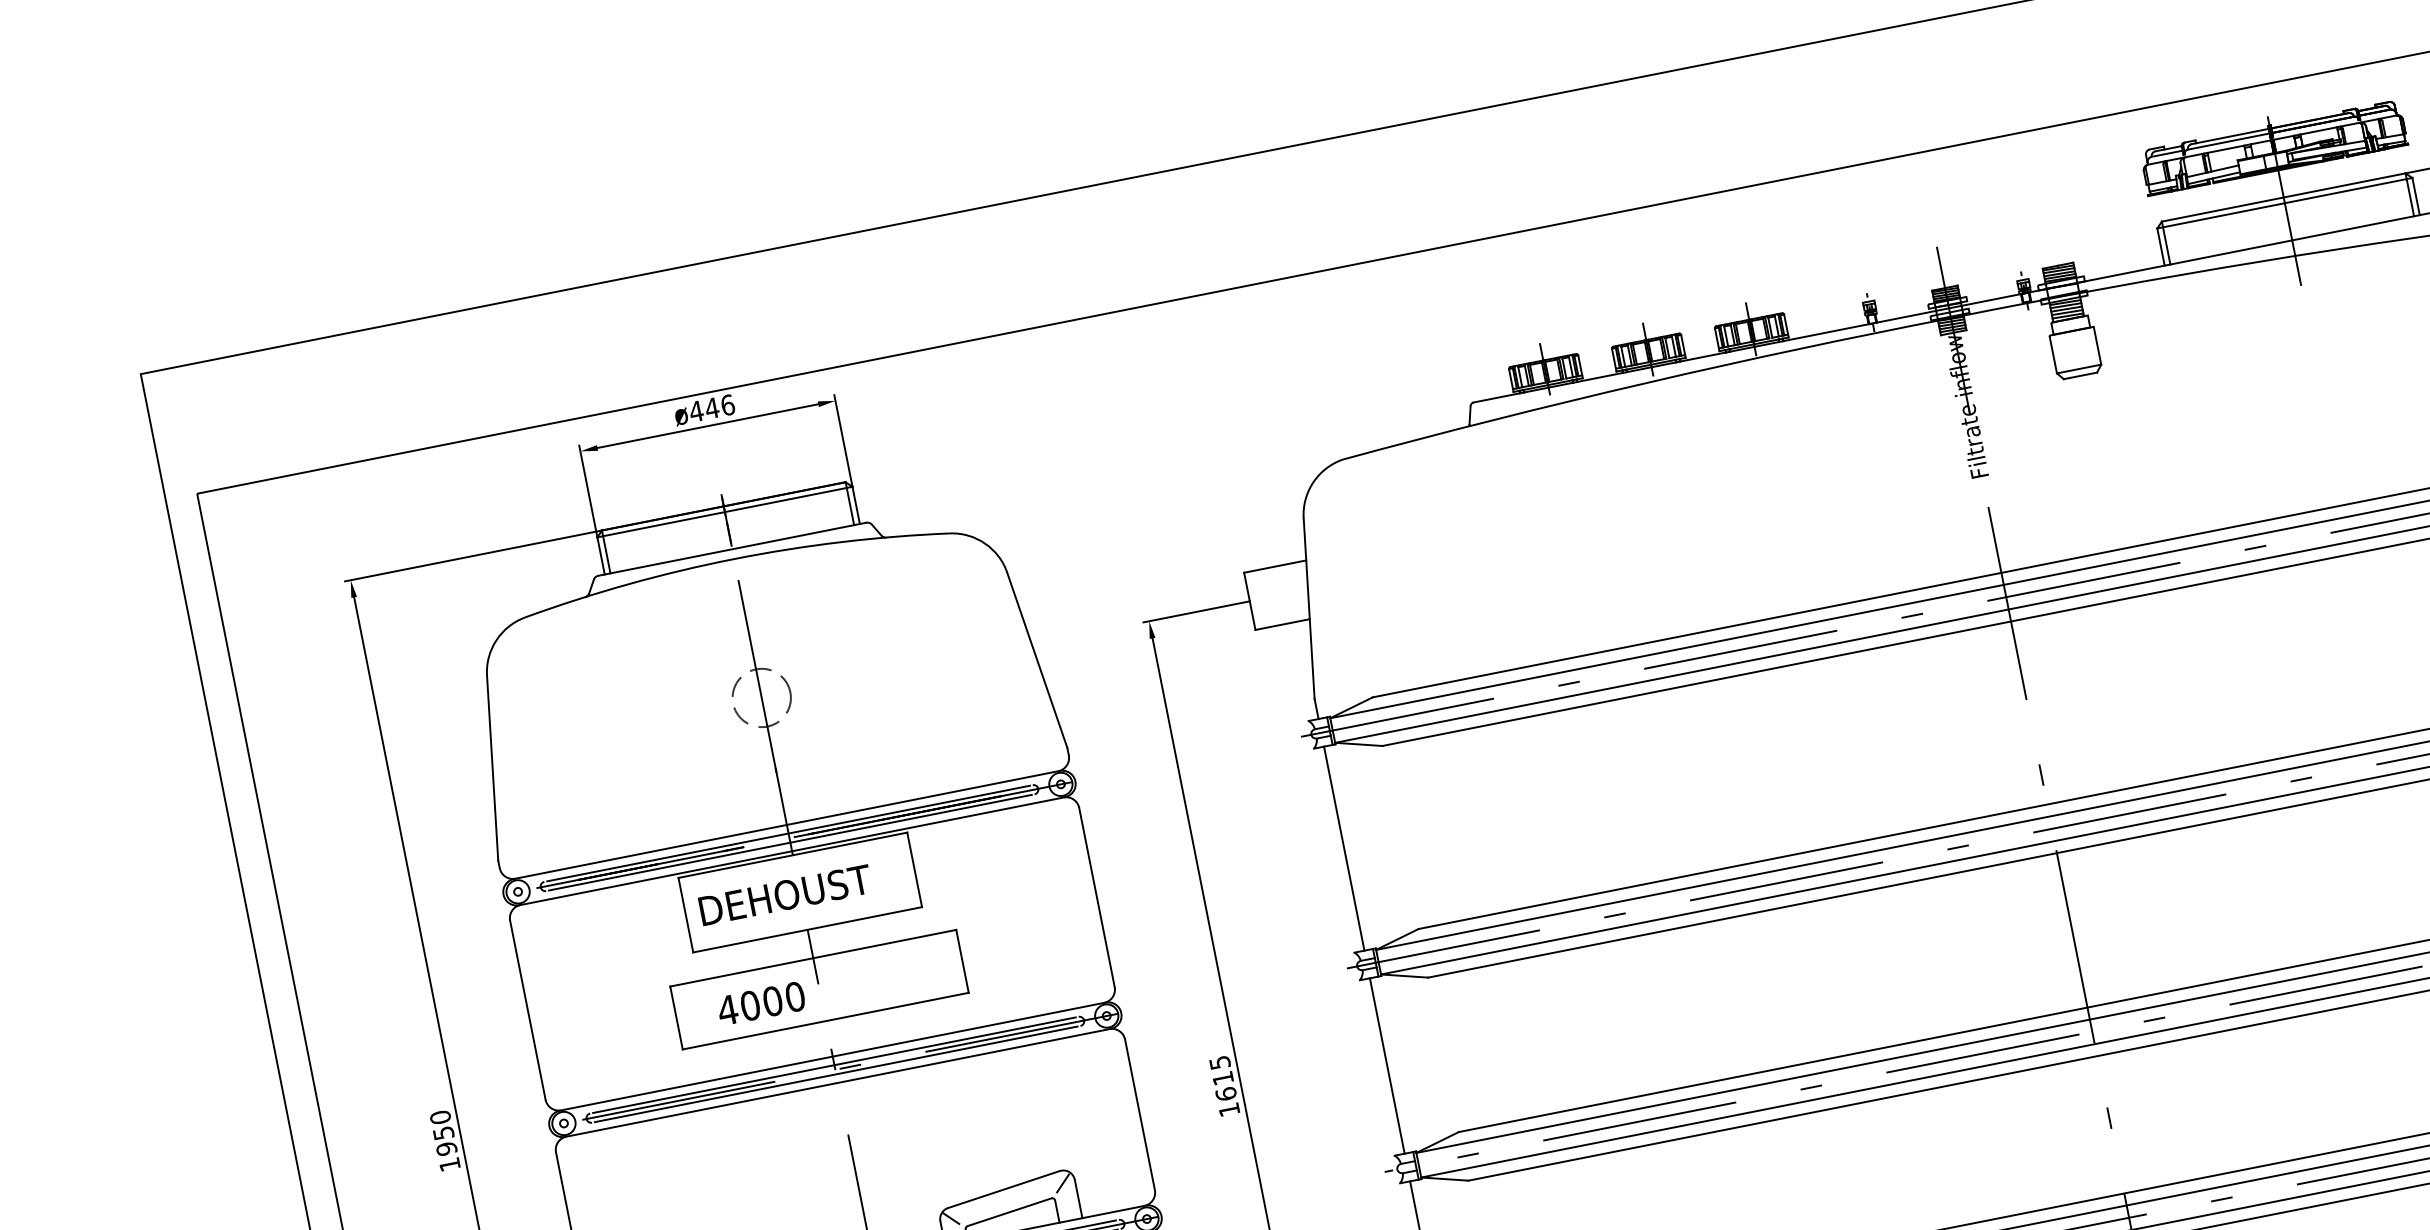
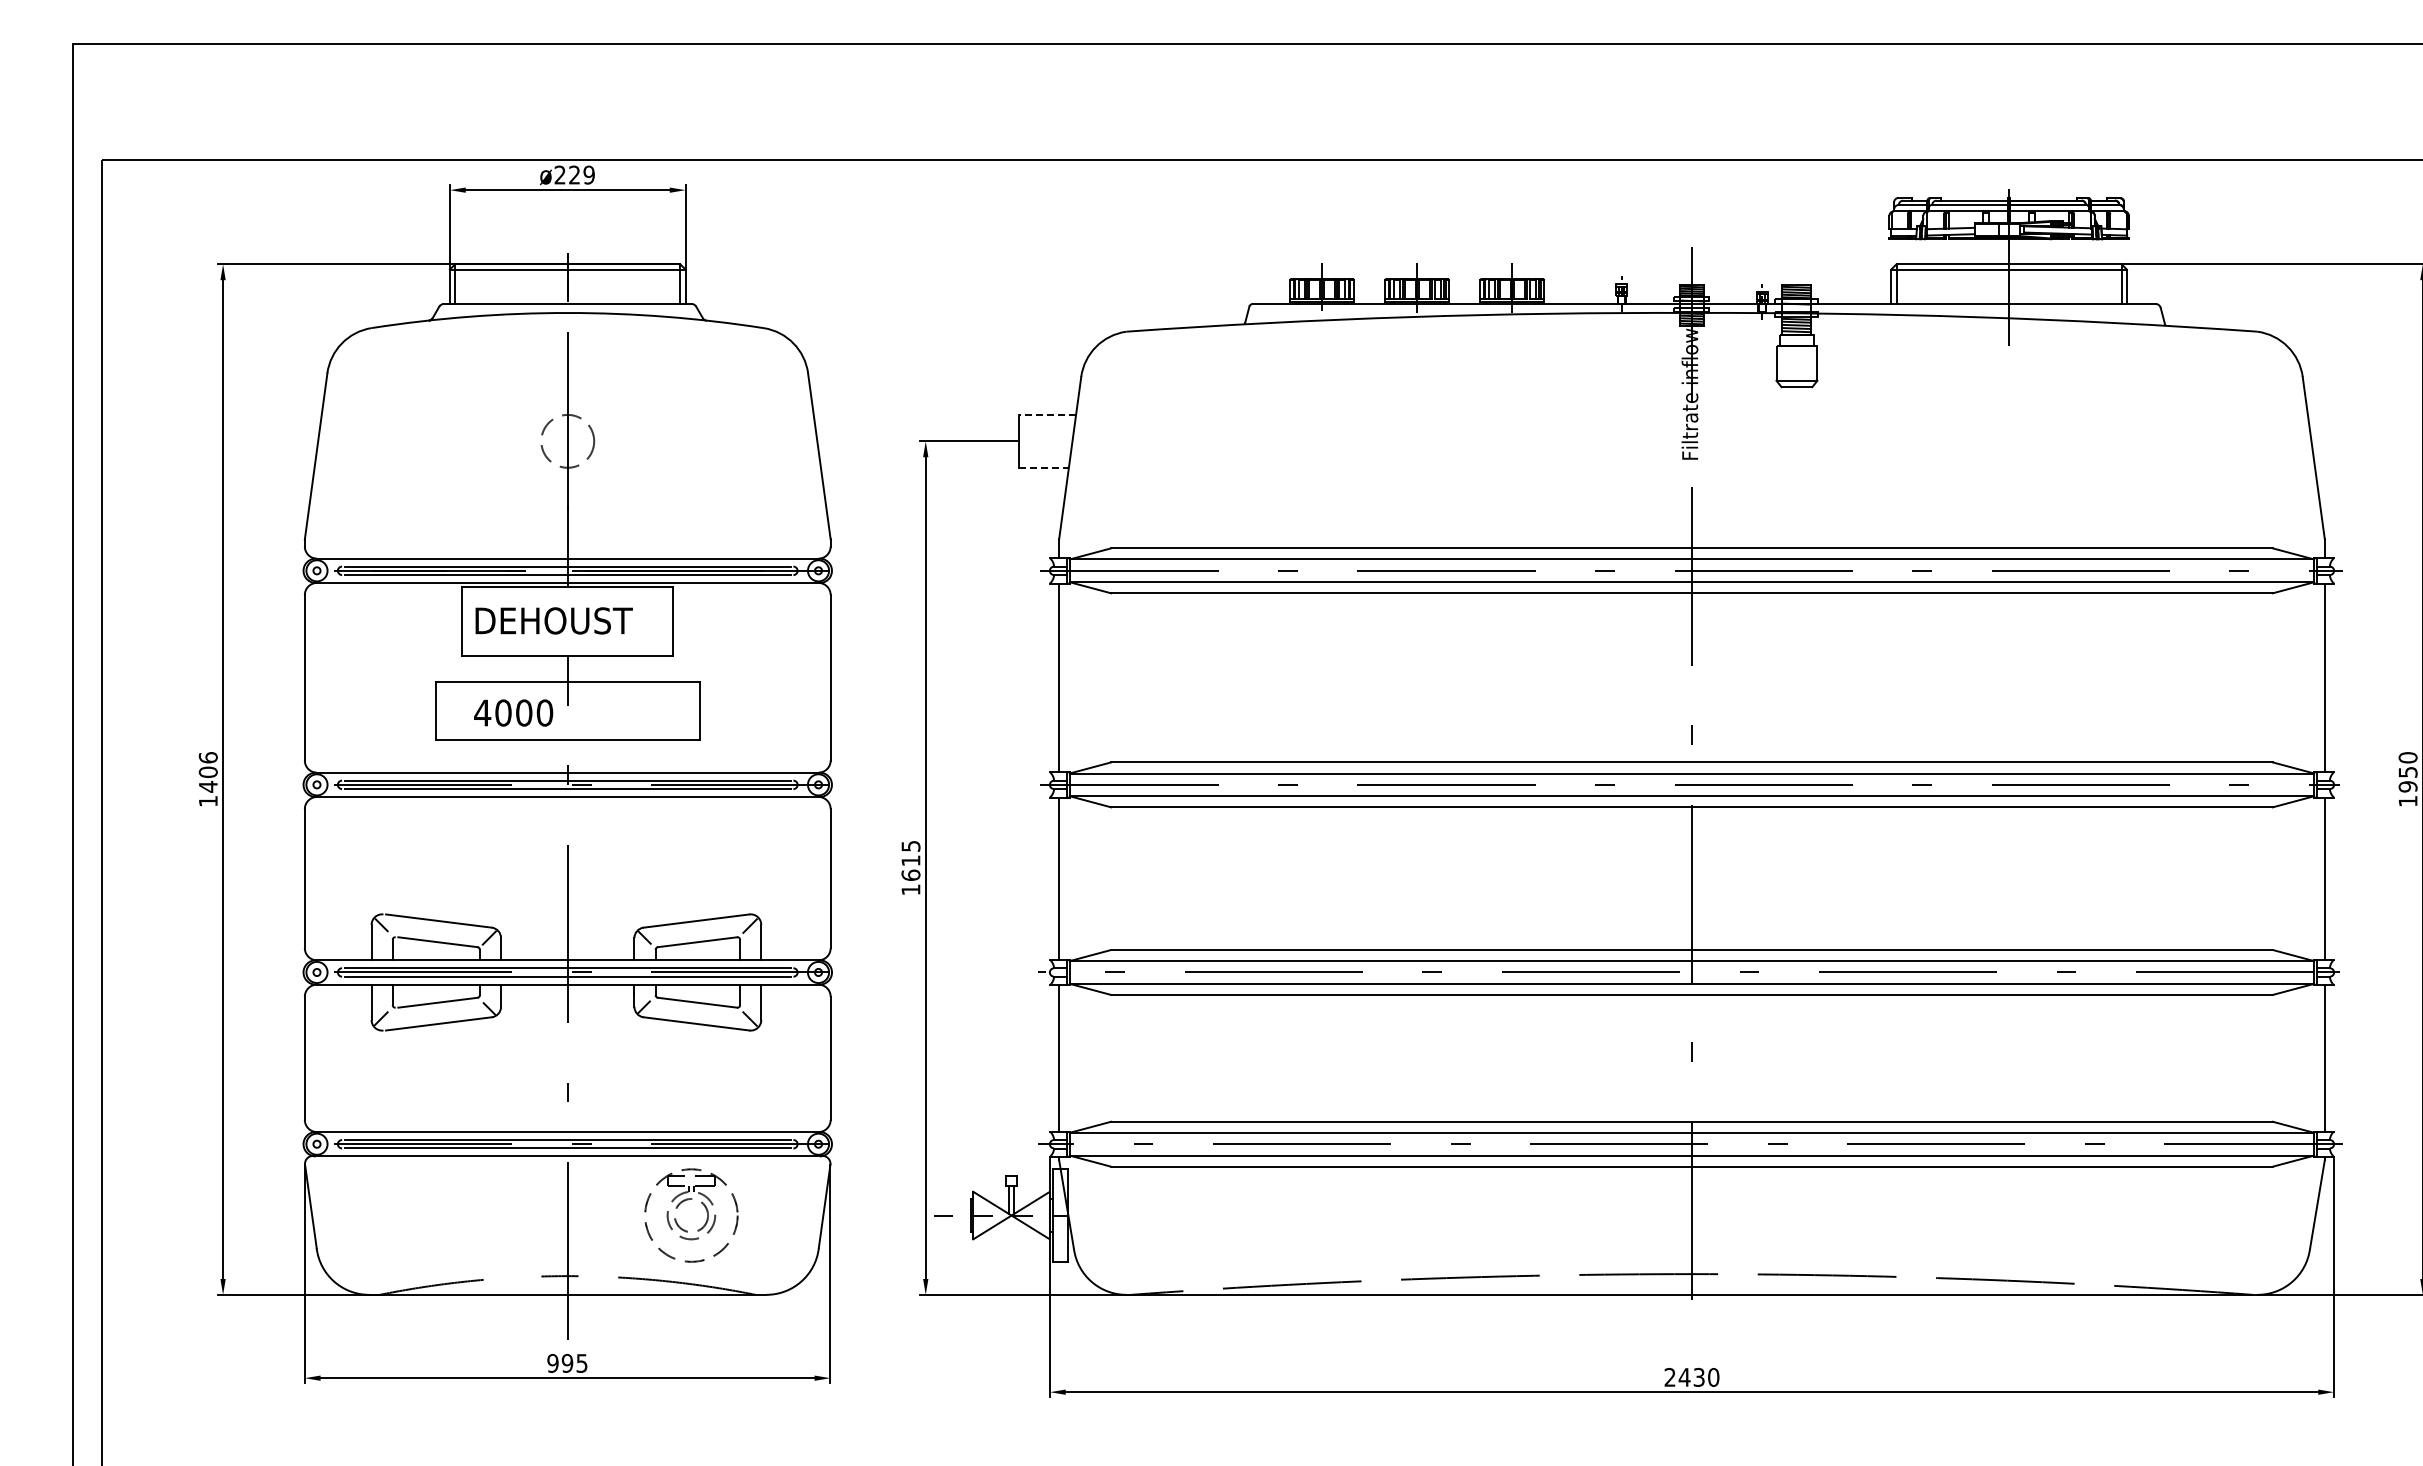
text: (711, 407) -> (574, 174), ø446 -> ø229
line: (1275, 566) -> (1047, 414), solid -> dashed
line: (1283, 624) -> (1044, 467), solid -> dashed
text: (442, 1133) -> (207, 772), 1950 -> 1406

